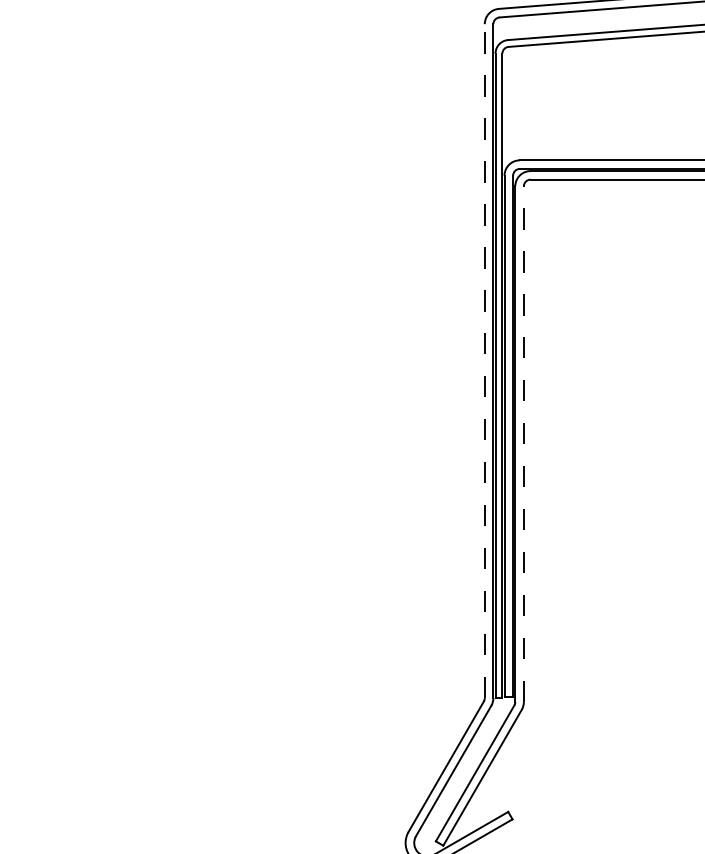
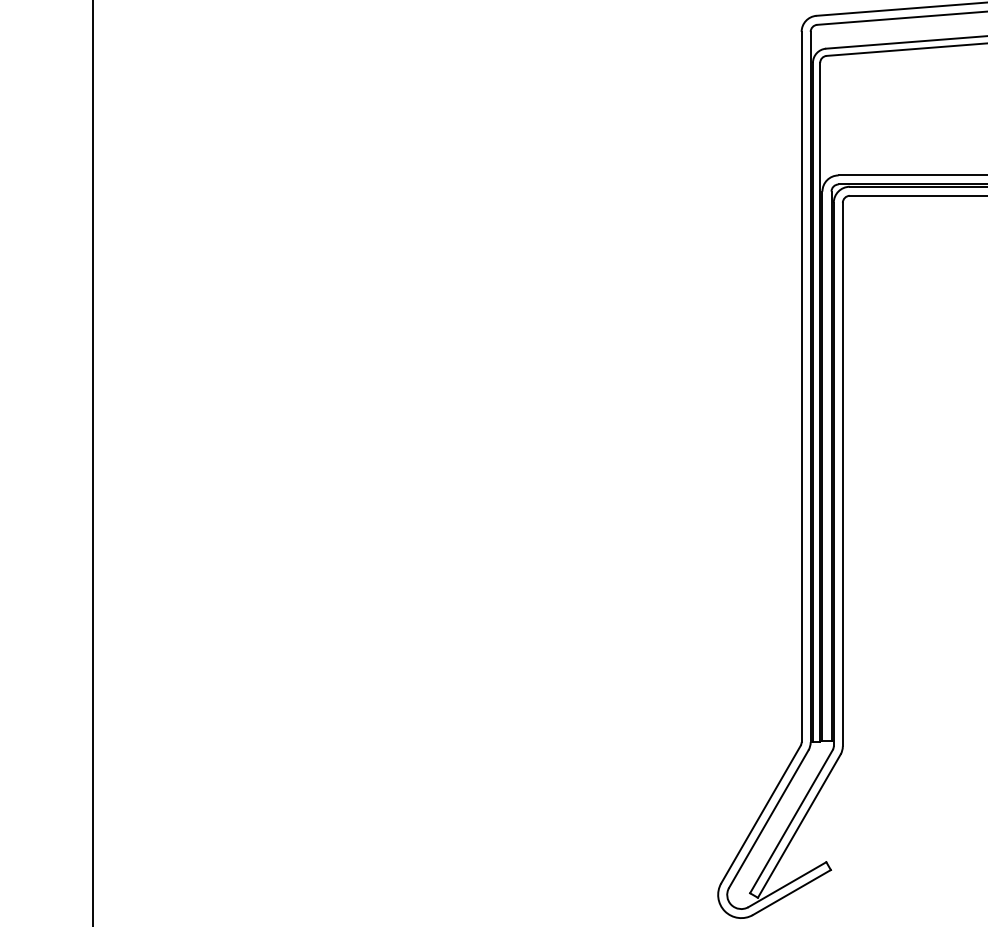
line: (484, 360) -> (801, 386), dashed -> solid
line: (523, 444) -> (842, 474), dashed -> solid

